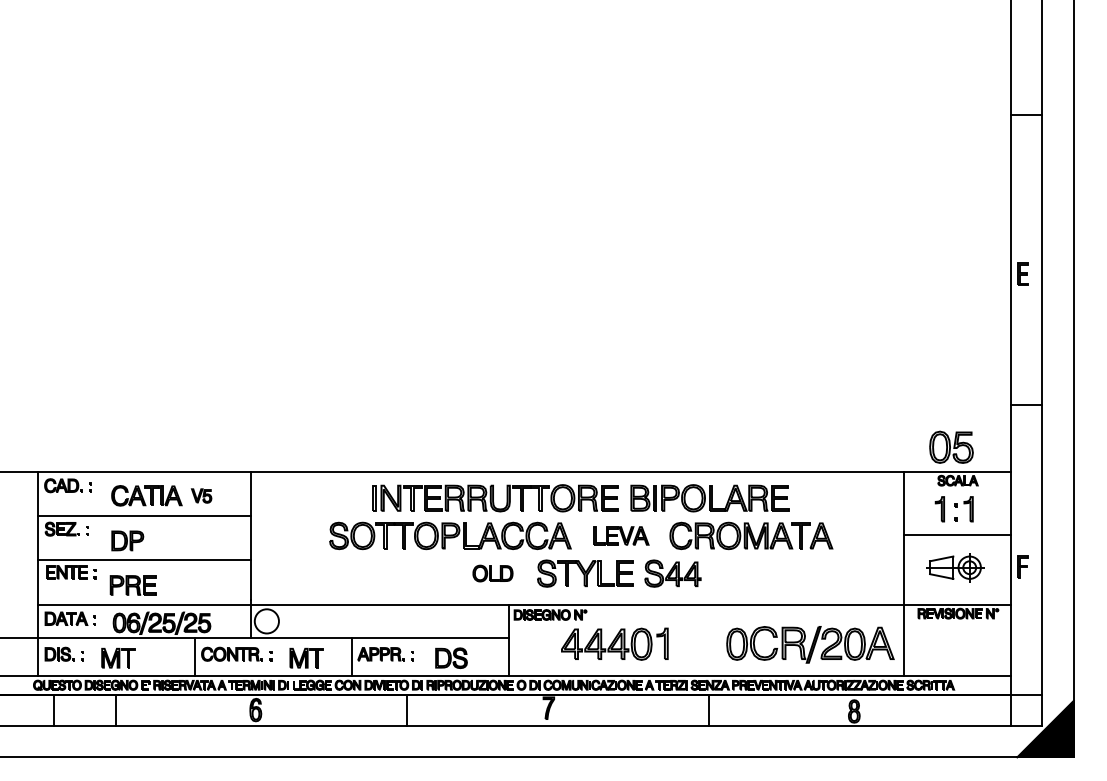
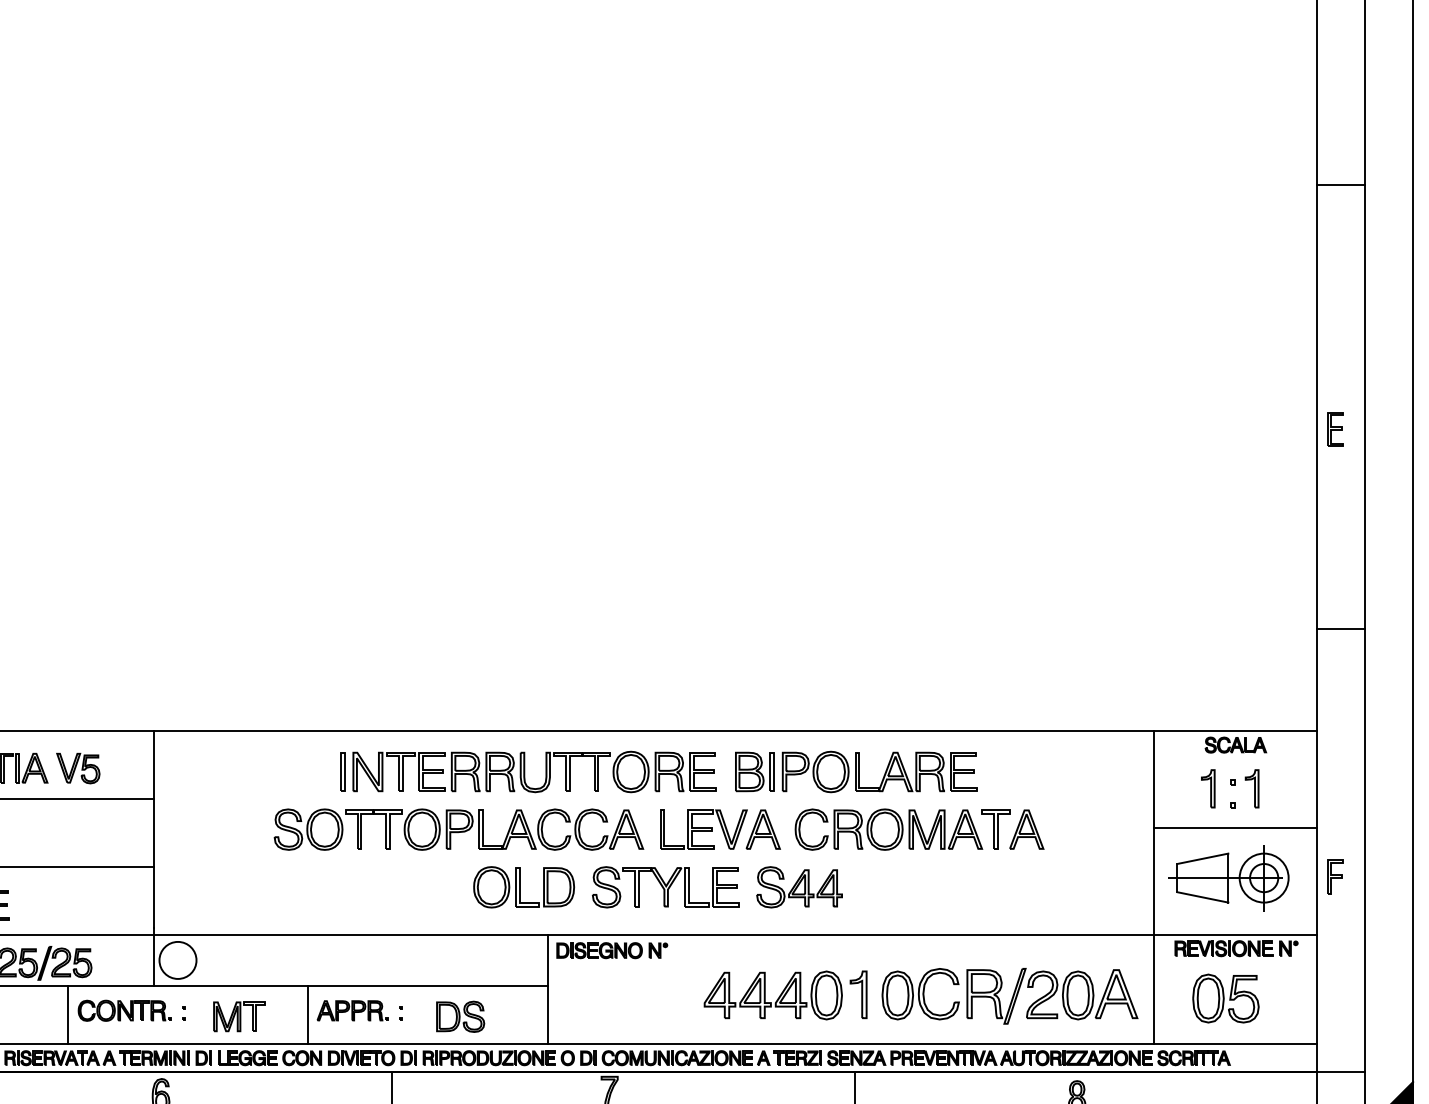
part: (951, 446) -> (1225, 997), moved
part: (201, 495) -> (77, 767), size x1.43
part: (621, 535) -> (720, 828), size x1.43
part: (953, 567) -> (1228, 877), size x1.43
part: (492, 573) -> (523, 887), size x1.67
part: (614, 643) -> (785, 994), moved

